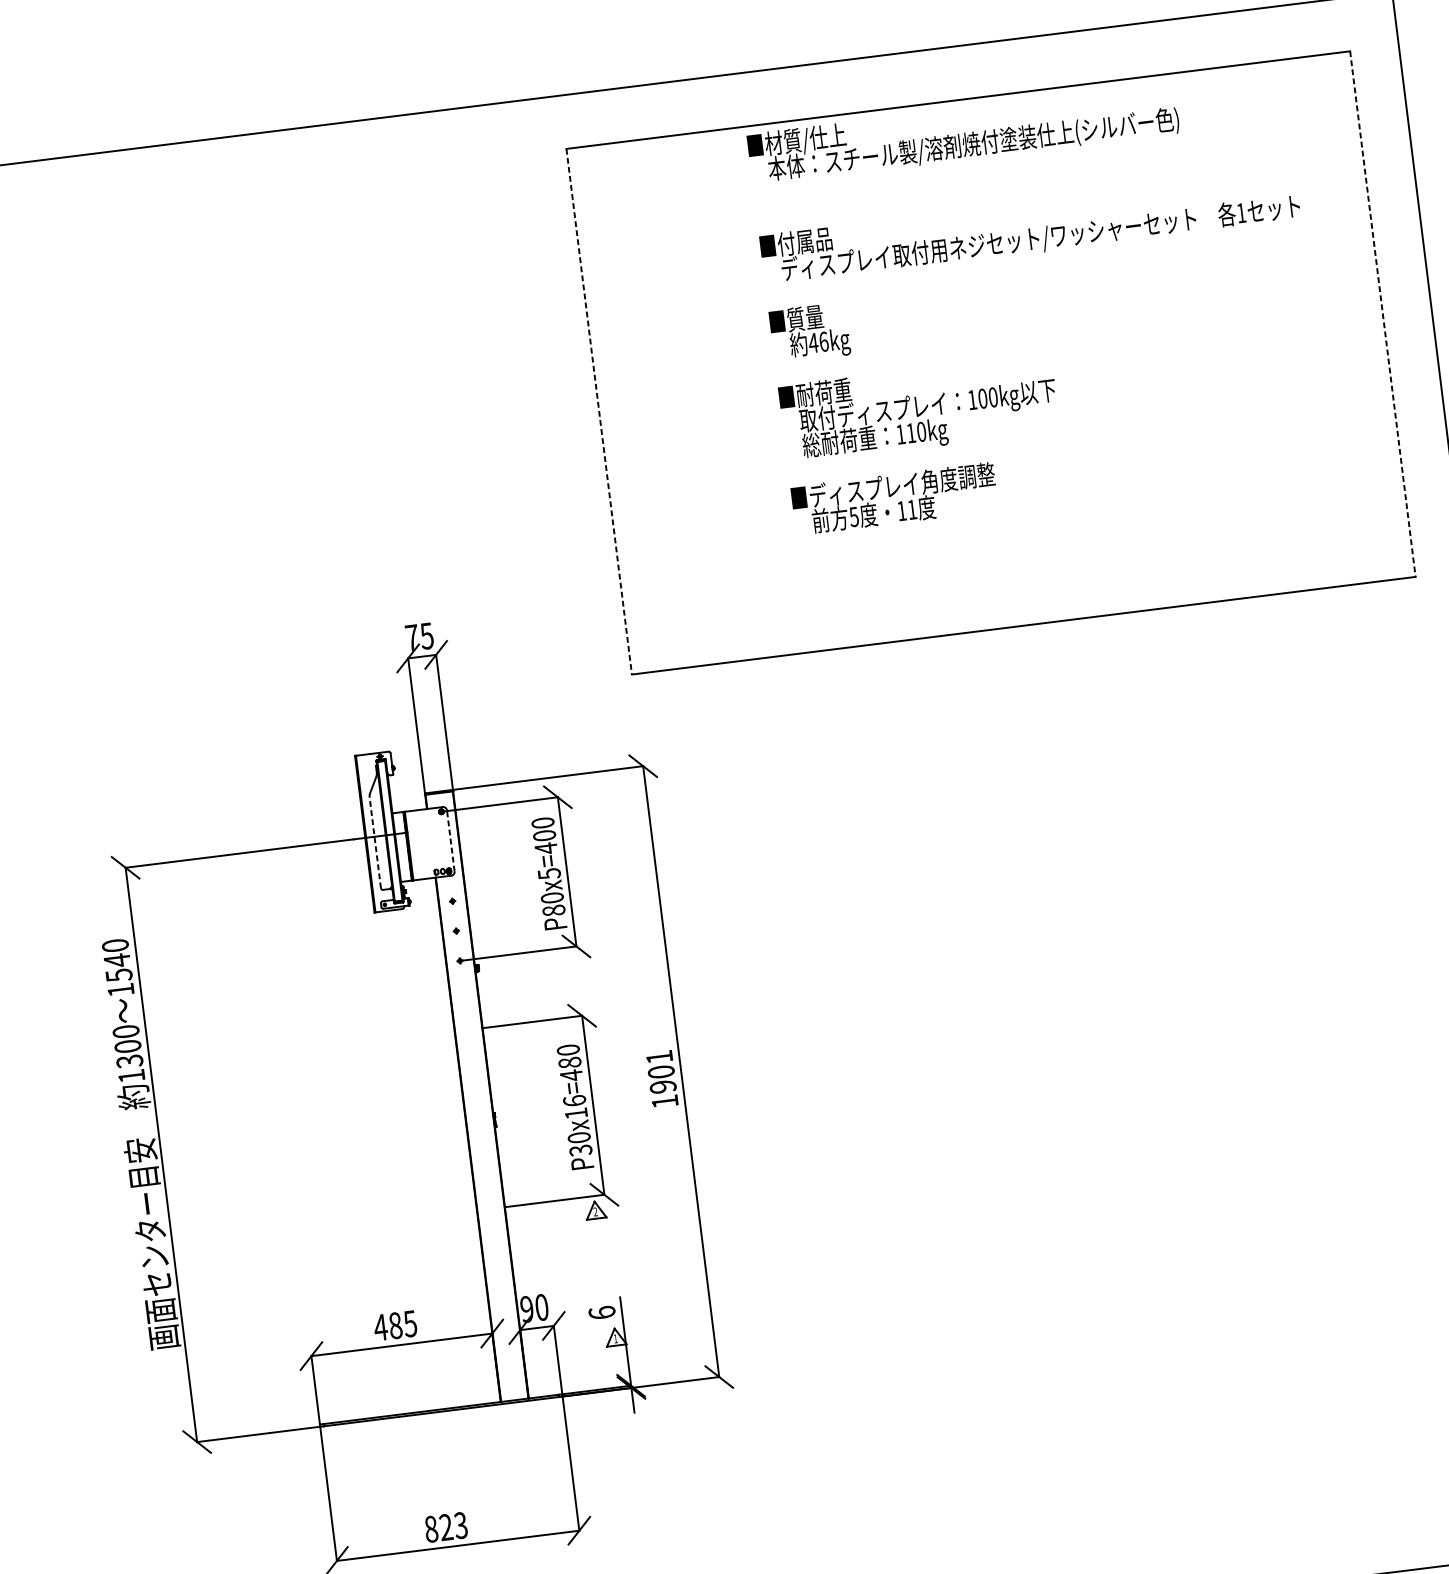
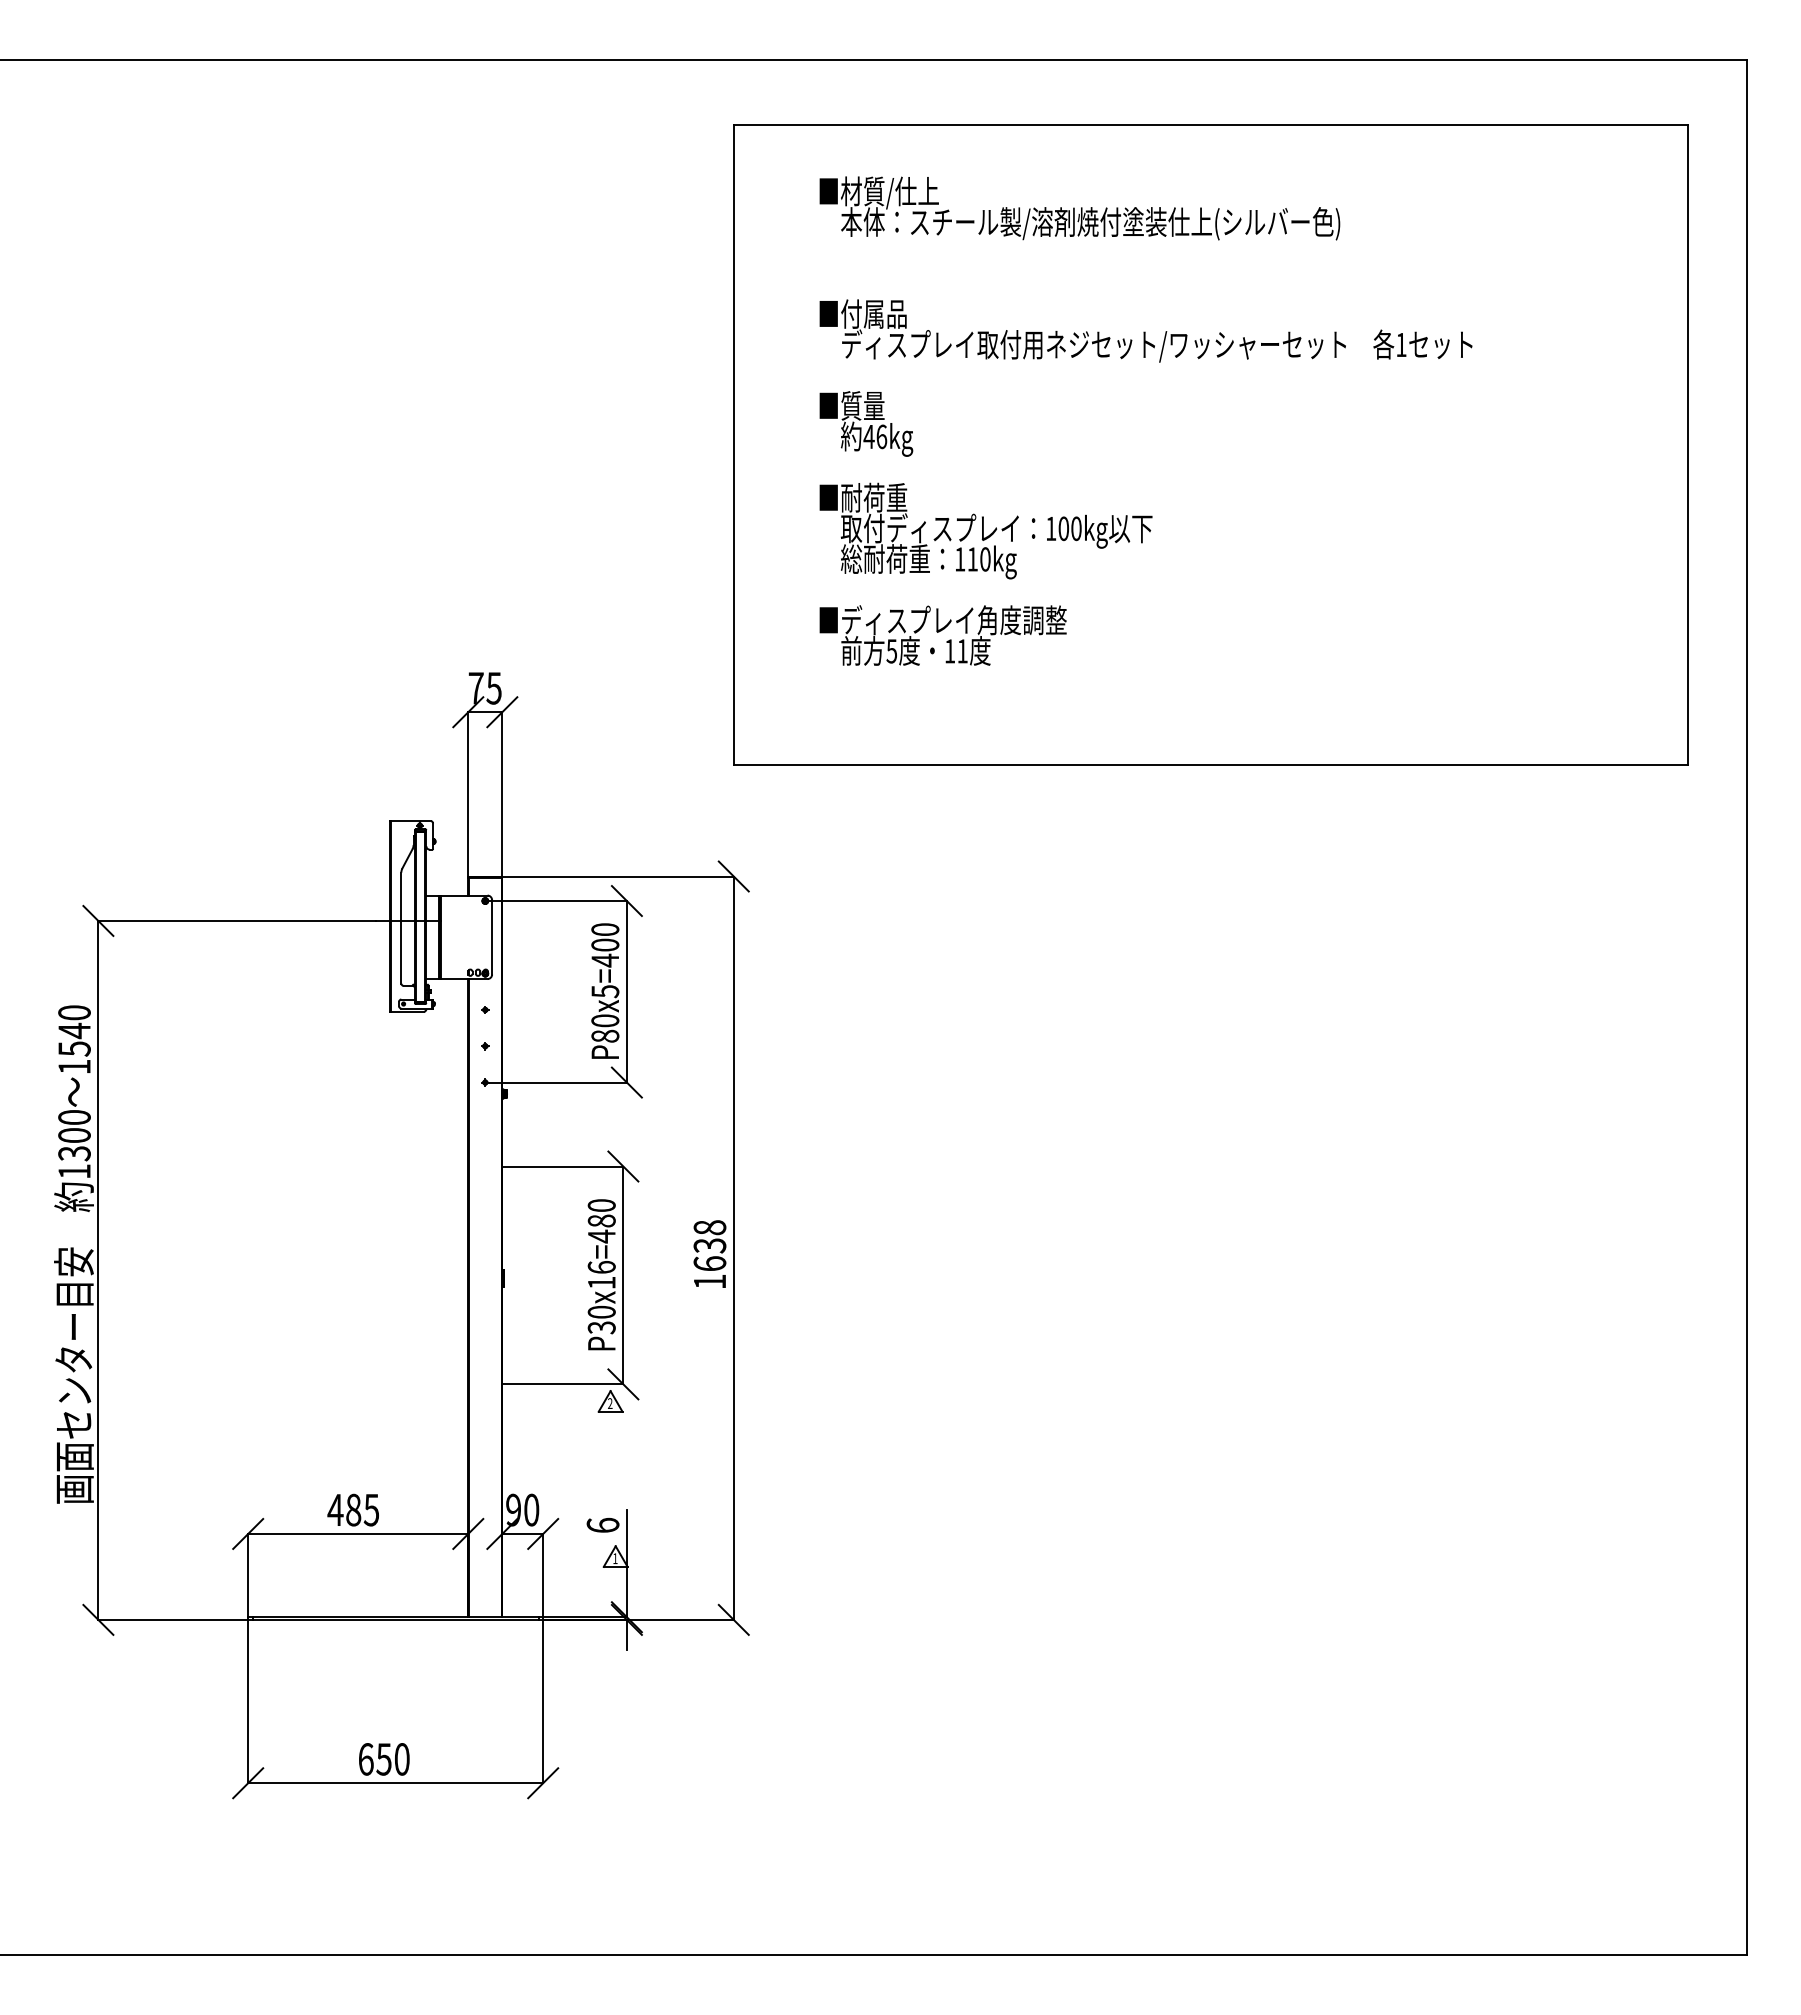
text: (1038, 301) -> (1145, 420), moved
line: (1382, 314) -> (1687, 445), dashed -> solid
line: (599, 412) -> (734, 445), dashed -> solid
line: (451, 840) -> (492, 936), dashed -> solid
line: (375, 842) -> (401, 927), dashed -> solid
text: (660, 1071) -> (709, 1245), 1901 -> 1638
text: (445, 1527) -> (383, 1759), 823 -> 650

